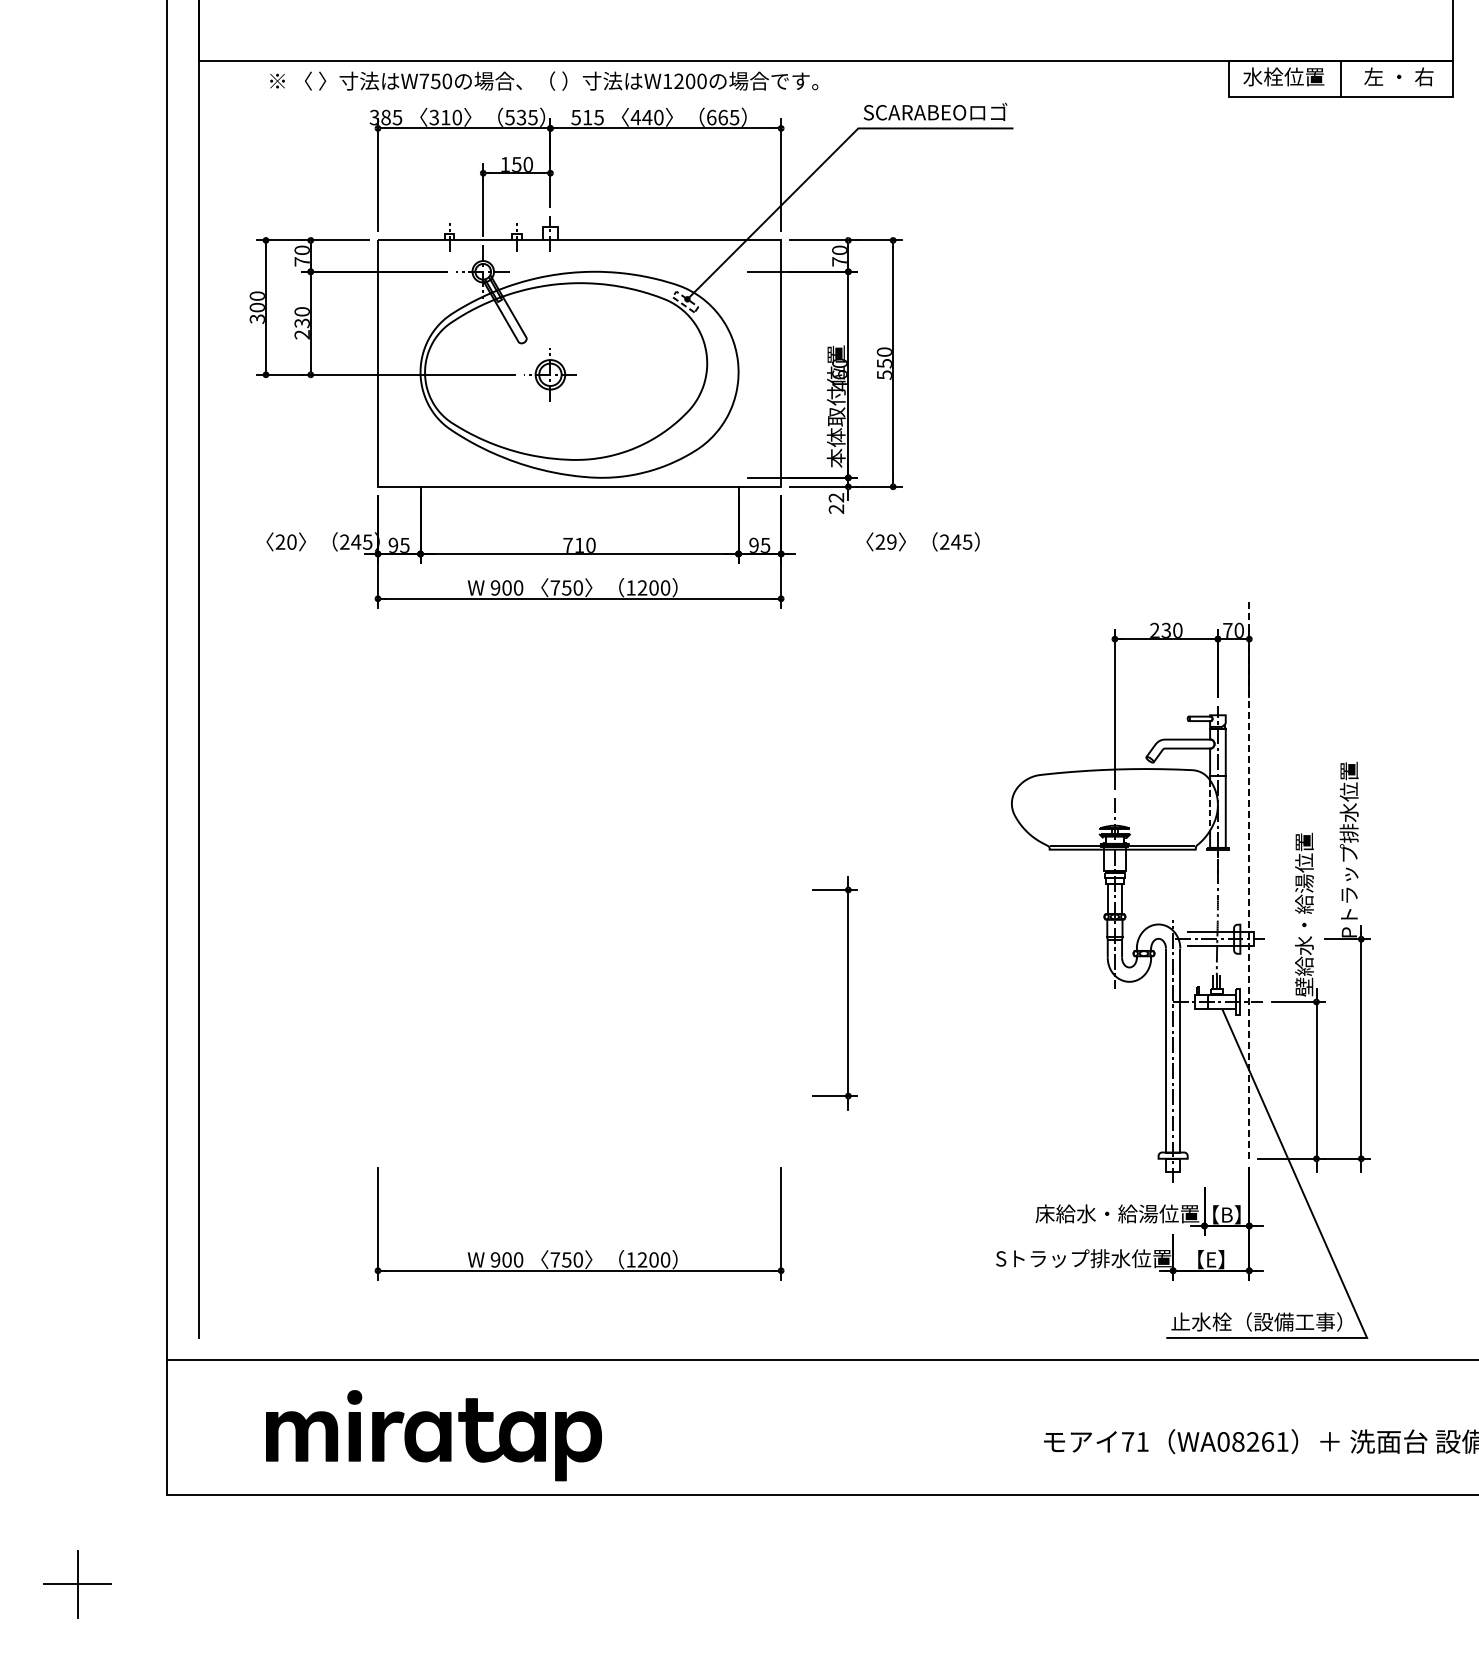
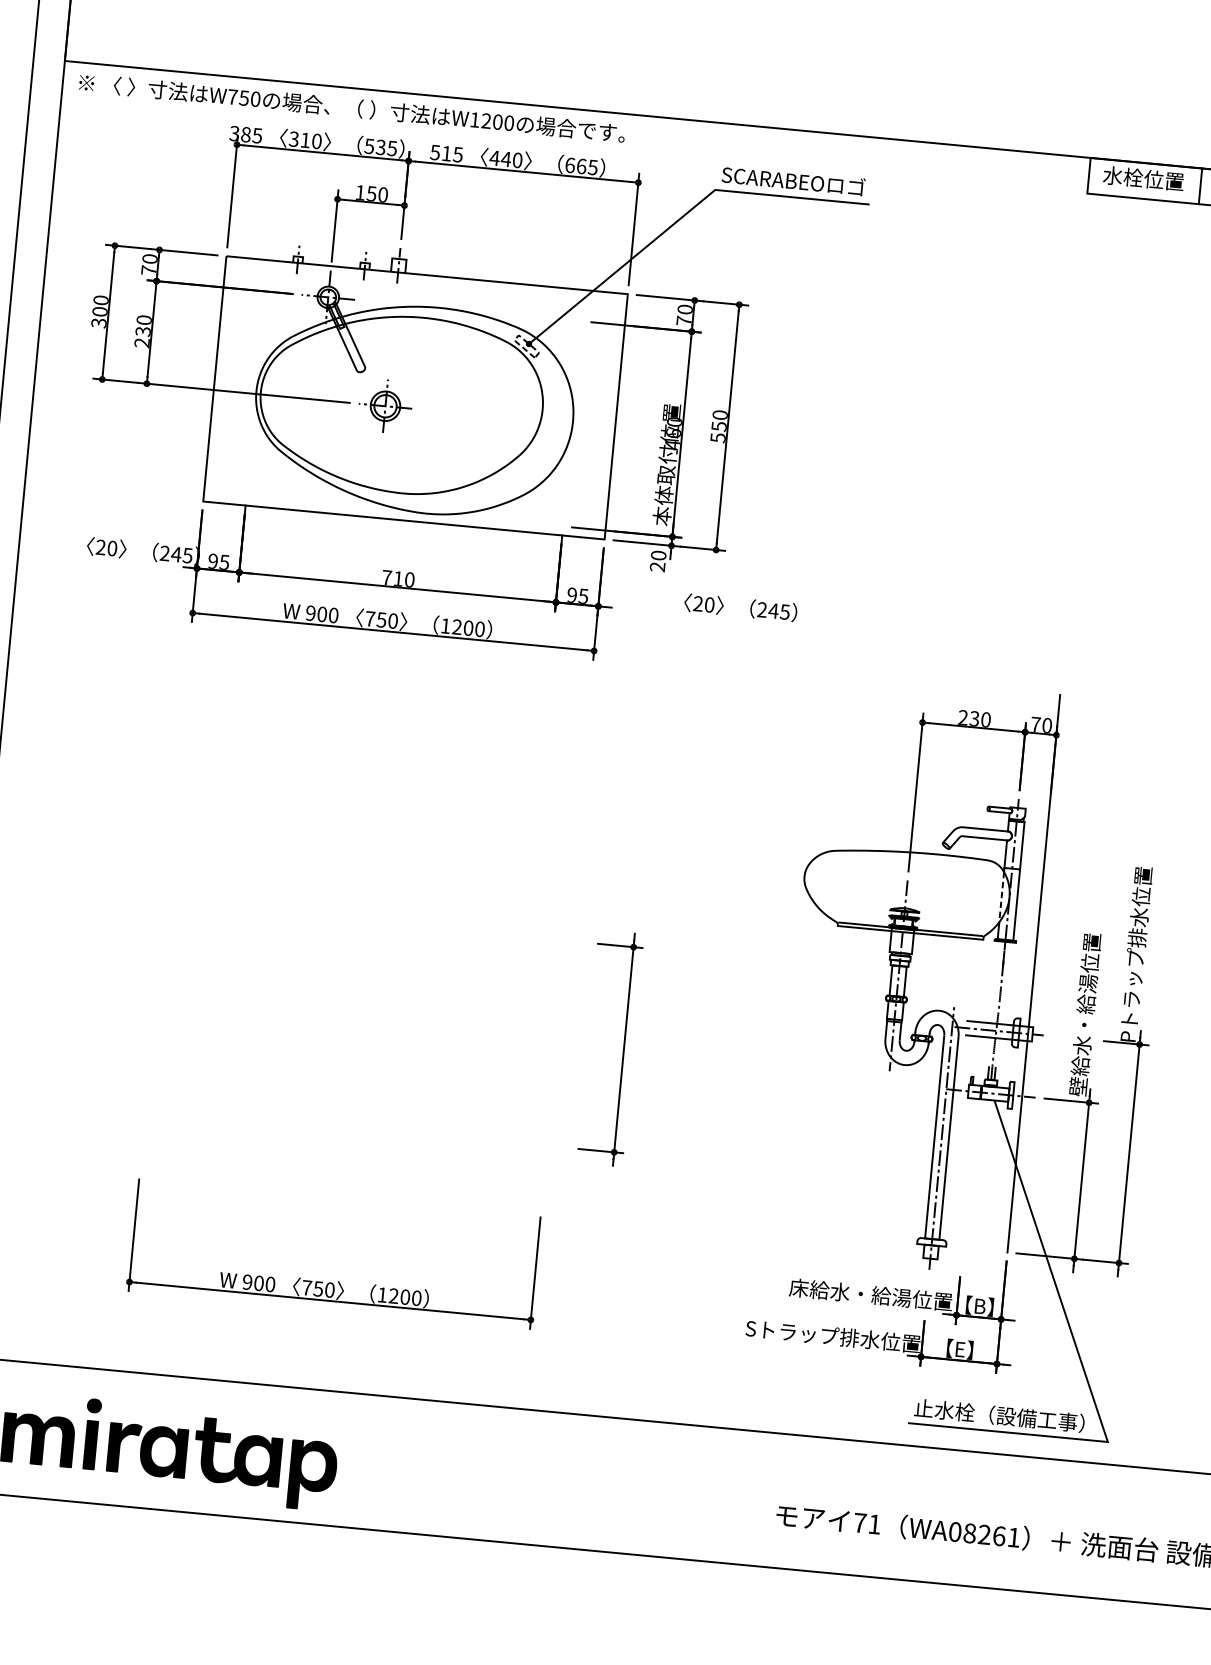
text: (544, 80) -> (352, 107), moved
text: (836, 497) -> (658, 555), 22 -> 20
text: (891, 541) -> (709, 604), 29 -> 20
line: (1249, 878) -> (1034, 973), dashed -> solid

